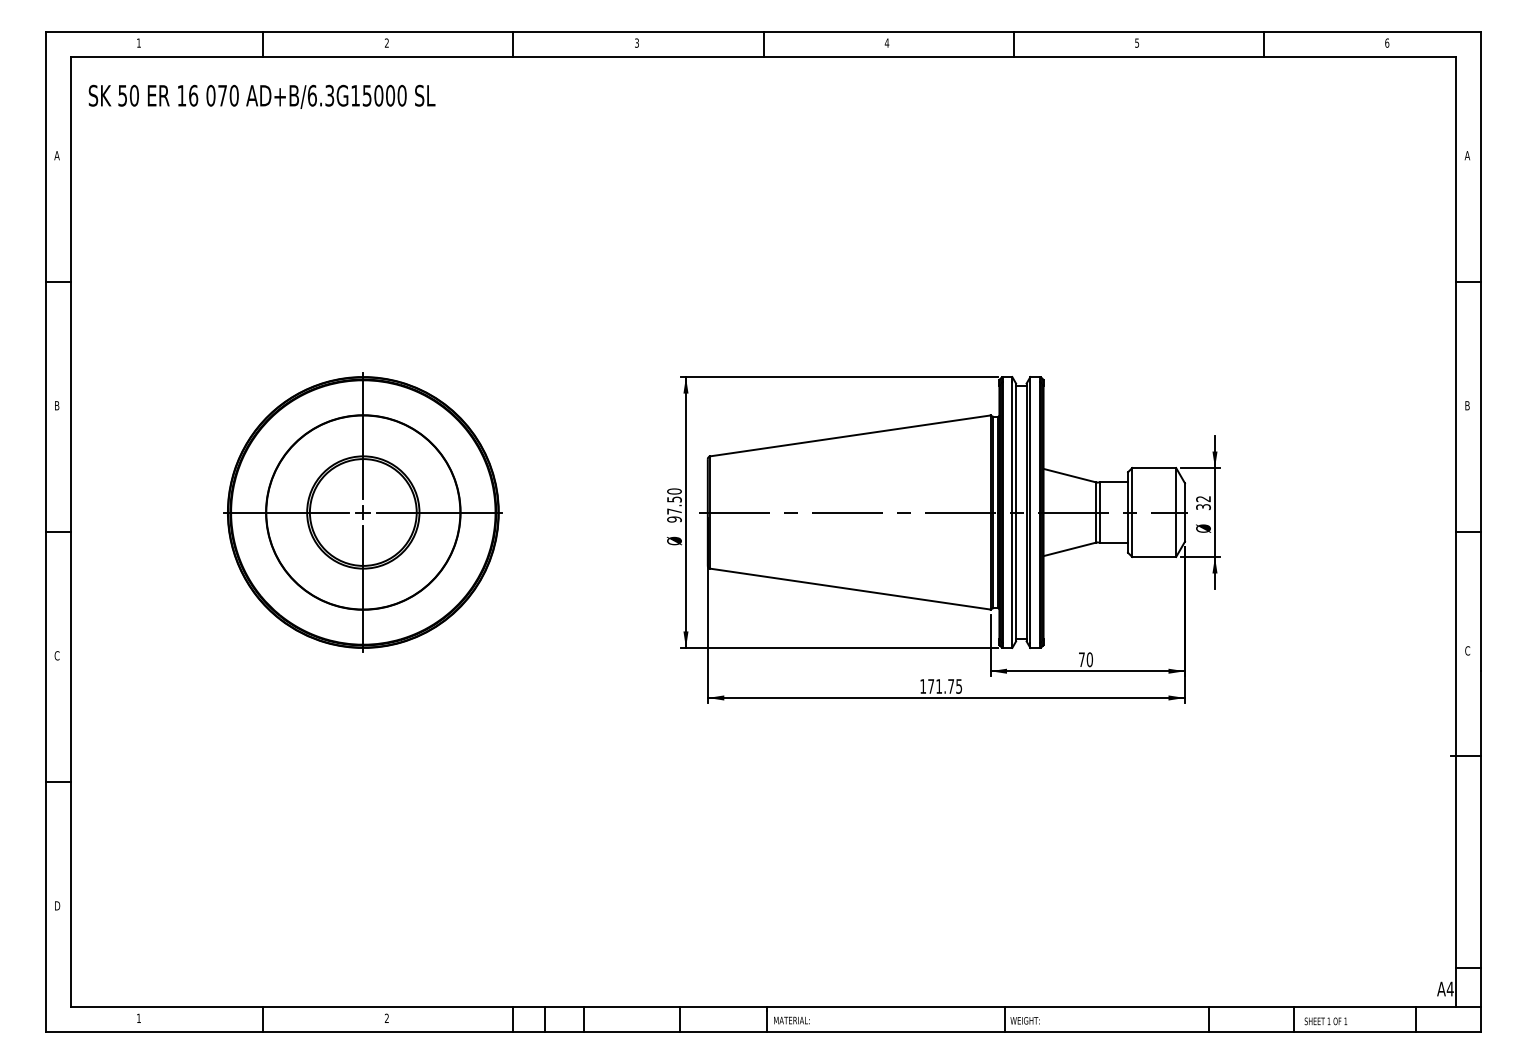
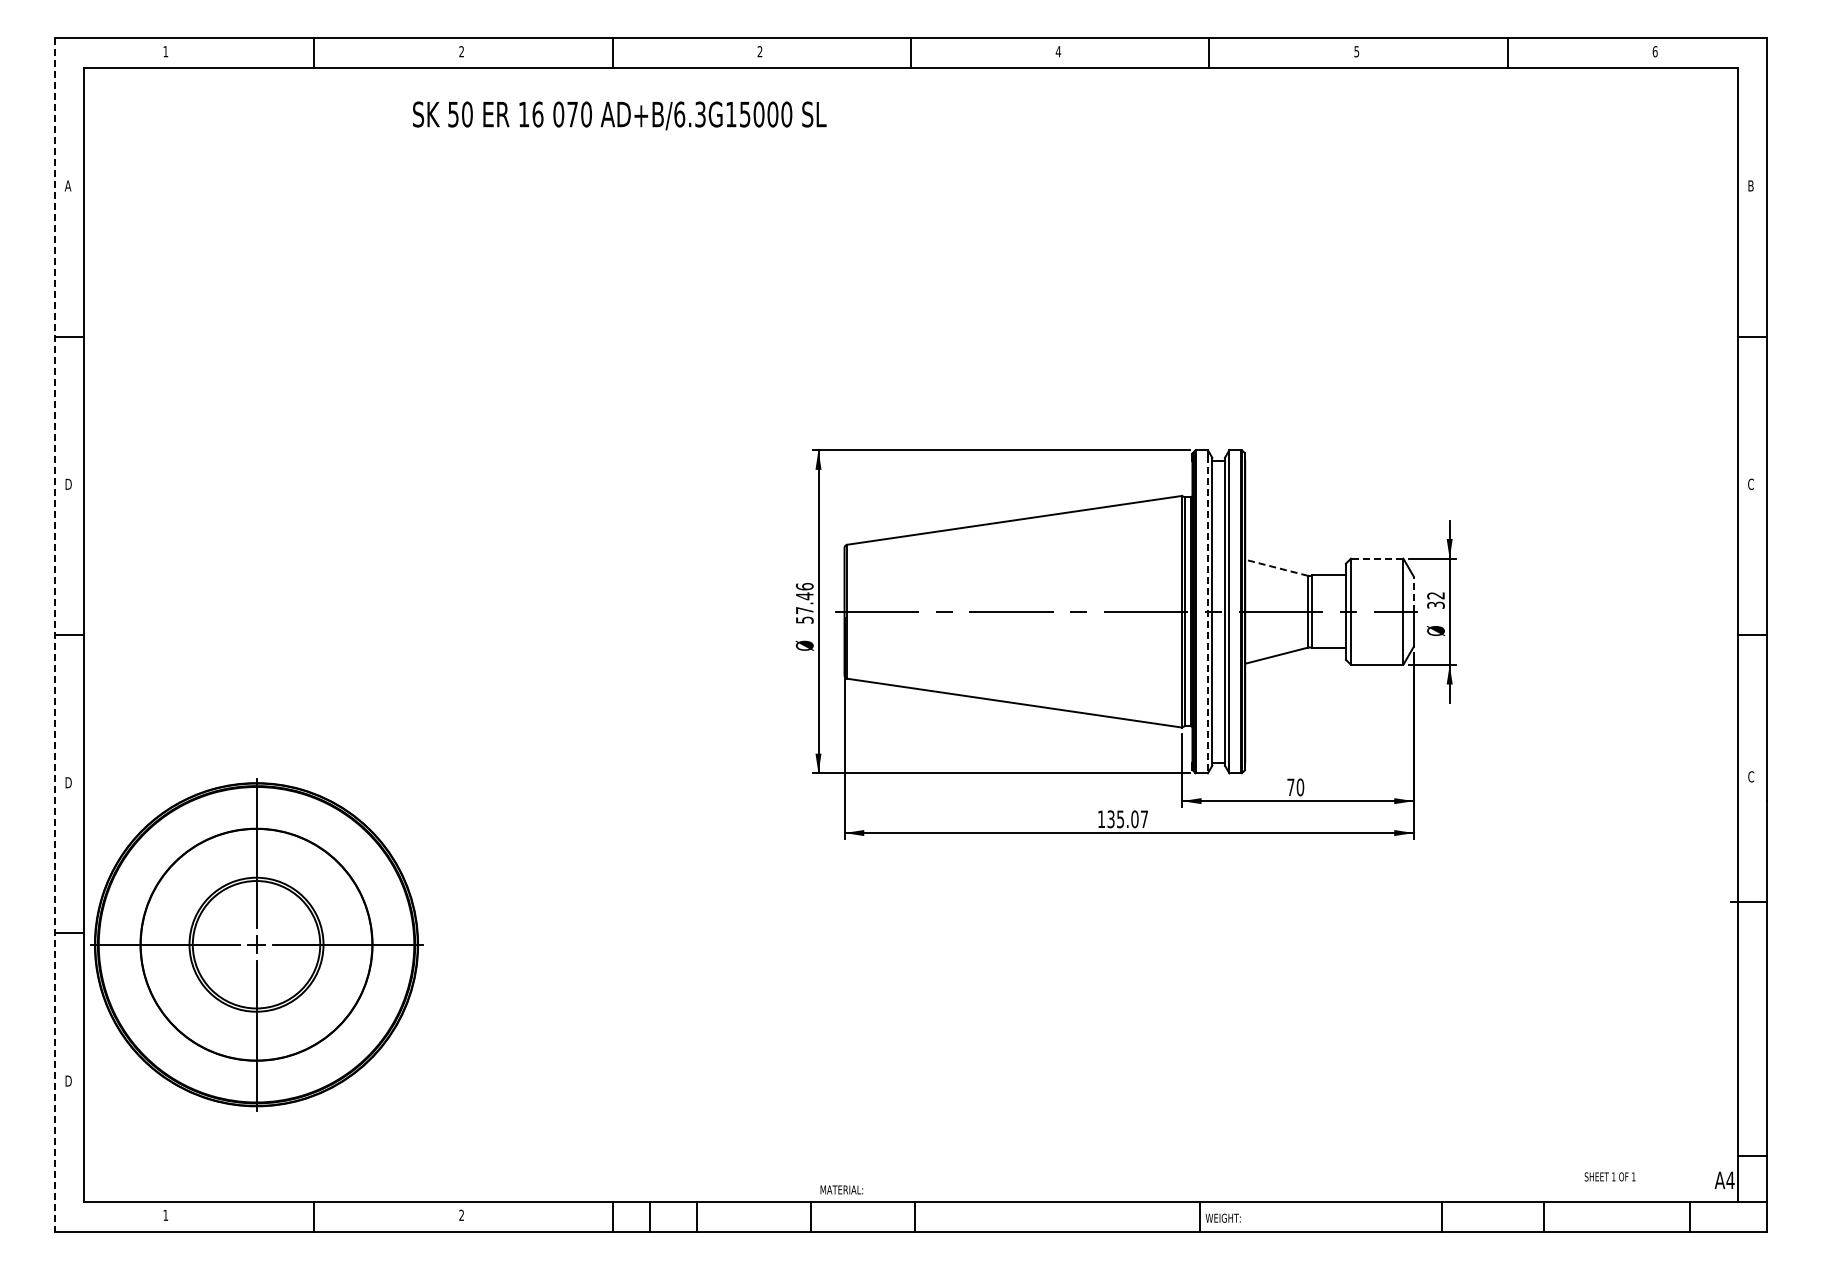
text: (636, 42) -> (759, 51), 3 -> 2
text: (261, 96) -> (619, 115), moved
text: (1467, 155) -> (1750, 185), A -> B
text: (57, 405) -> (68, 484), B -> D
text: (1467, 405) -> (1750, 483), B -> C
line: (1153, 467) -> (1376, 558), solid -> dashed
line: (1069, 475) -> (1276, 567), solid -> dashed
line: (1184, 497) -> (1413, 593), solid -> dashed
text: (674, 505) -> (804, 603), 97.50 -> 57.46
part: (363, 512) -> (256, 944), moved
line: (1011, 514) -> (1207, 614), solid -> dashed
line: (45, 531) -> (54, 634), solid -> dashed
text: (57, 655) -> (68, 782), C -> D
text: (944, 686) -> (1127, 819), 171.75 -> 135.07
text: (791, 1020) -> (841, 1189), moved
text: (1325, 1021) -> (1609, 1176), moved

